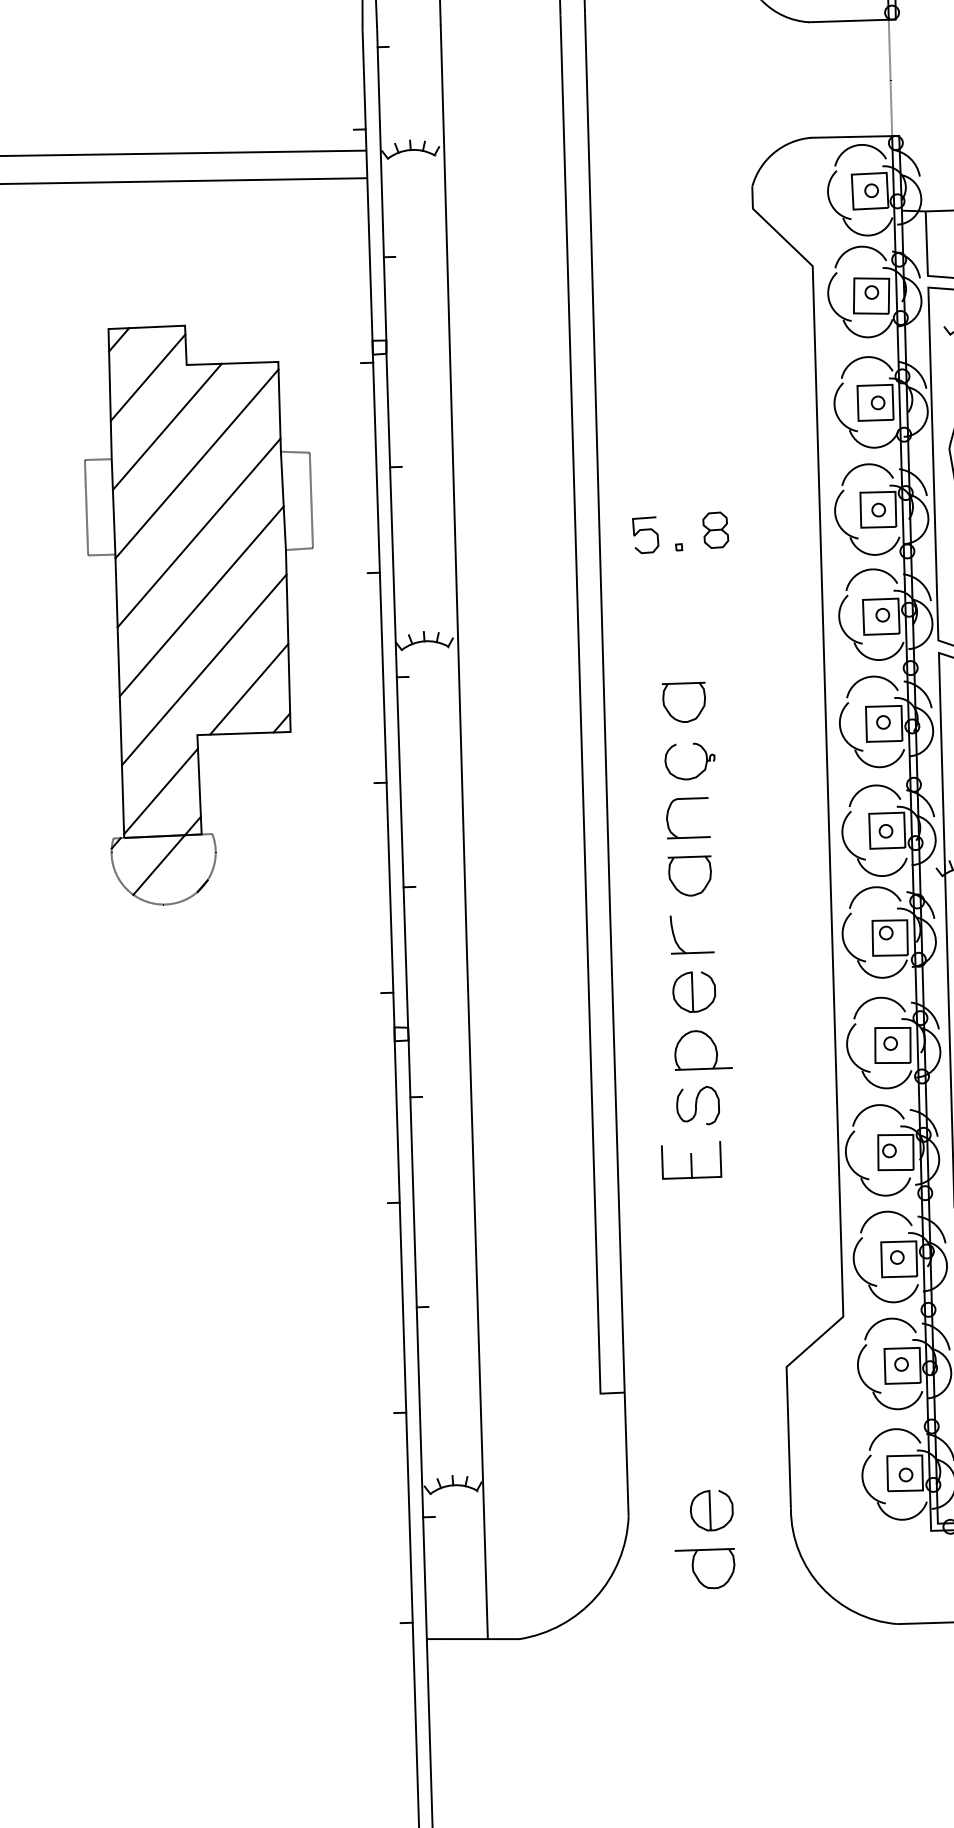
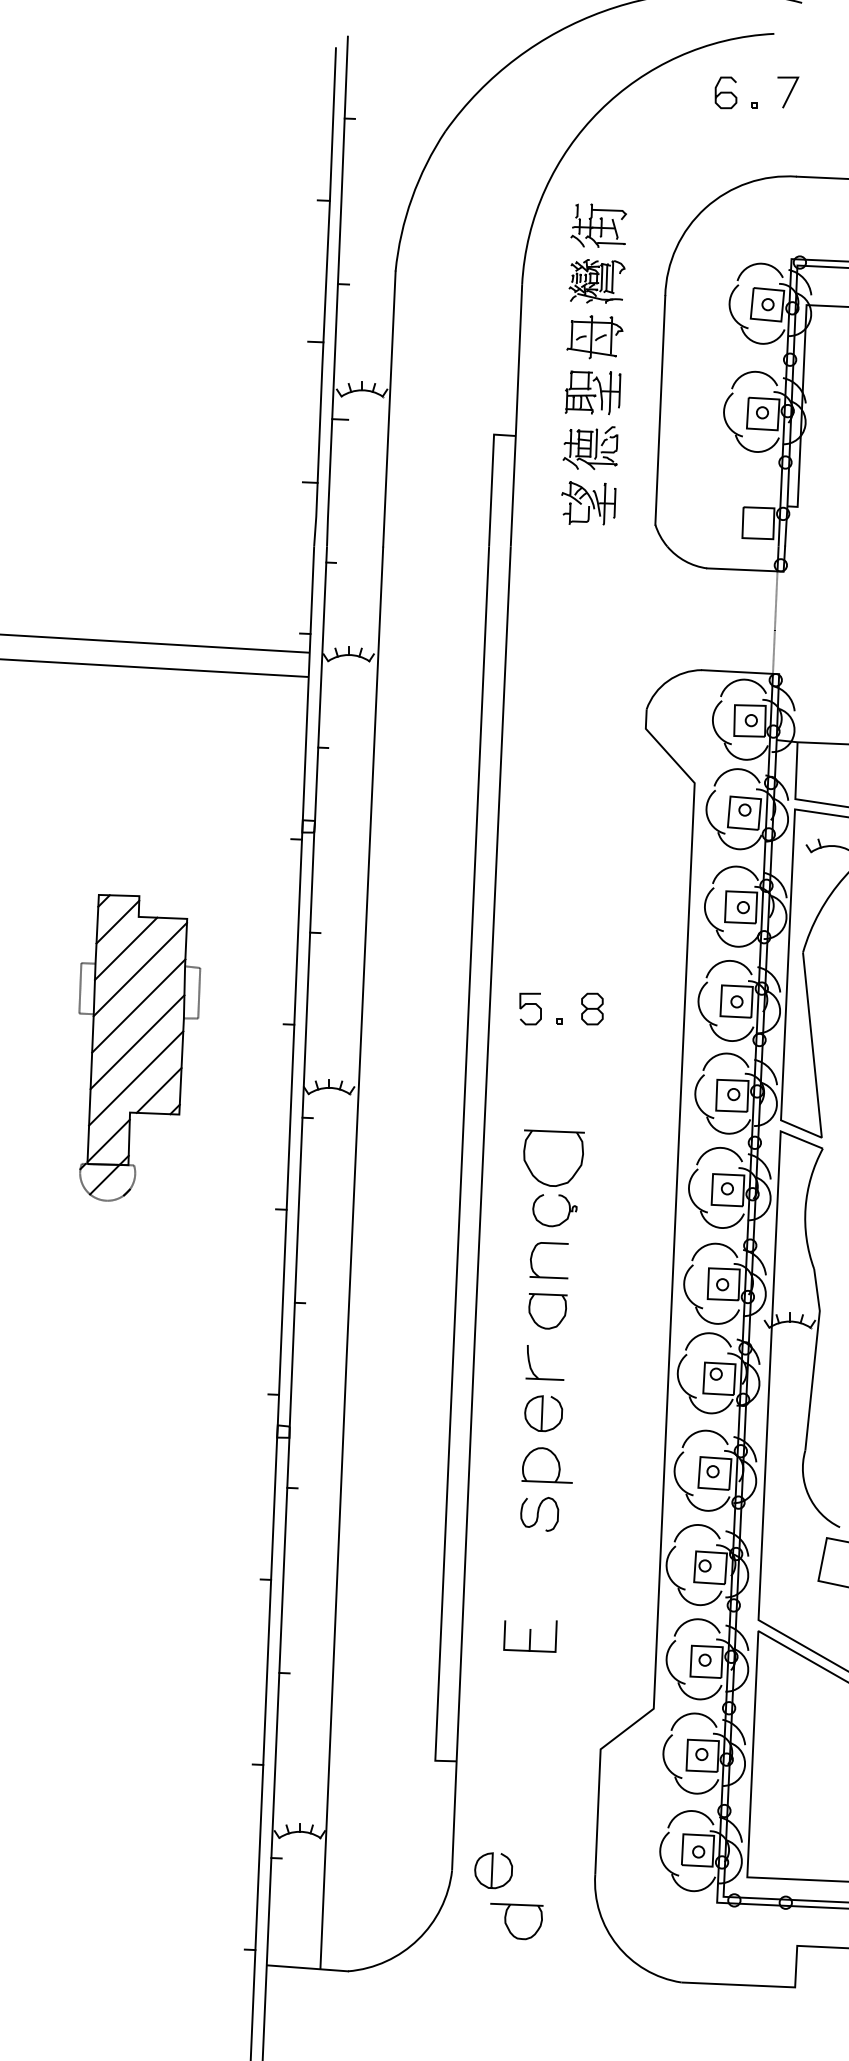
part: (206, 611) -> (139, 1047), size x0.6
part: (684, 702) -> (553, 1158), size x1.6
part: (691, 1161) -> (530, 1636), moved
curve: (711, 1509) -> (493, 1869), moved

